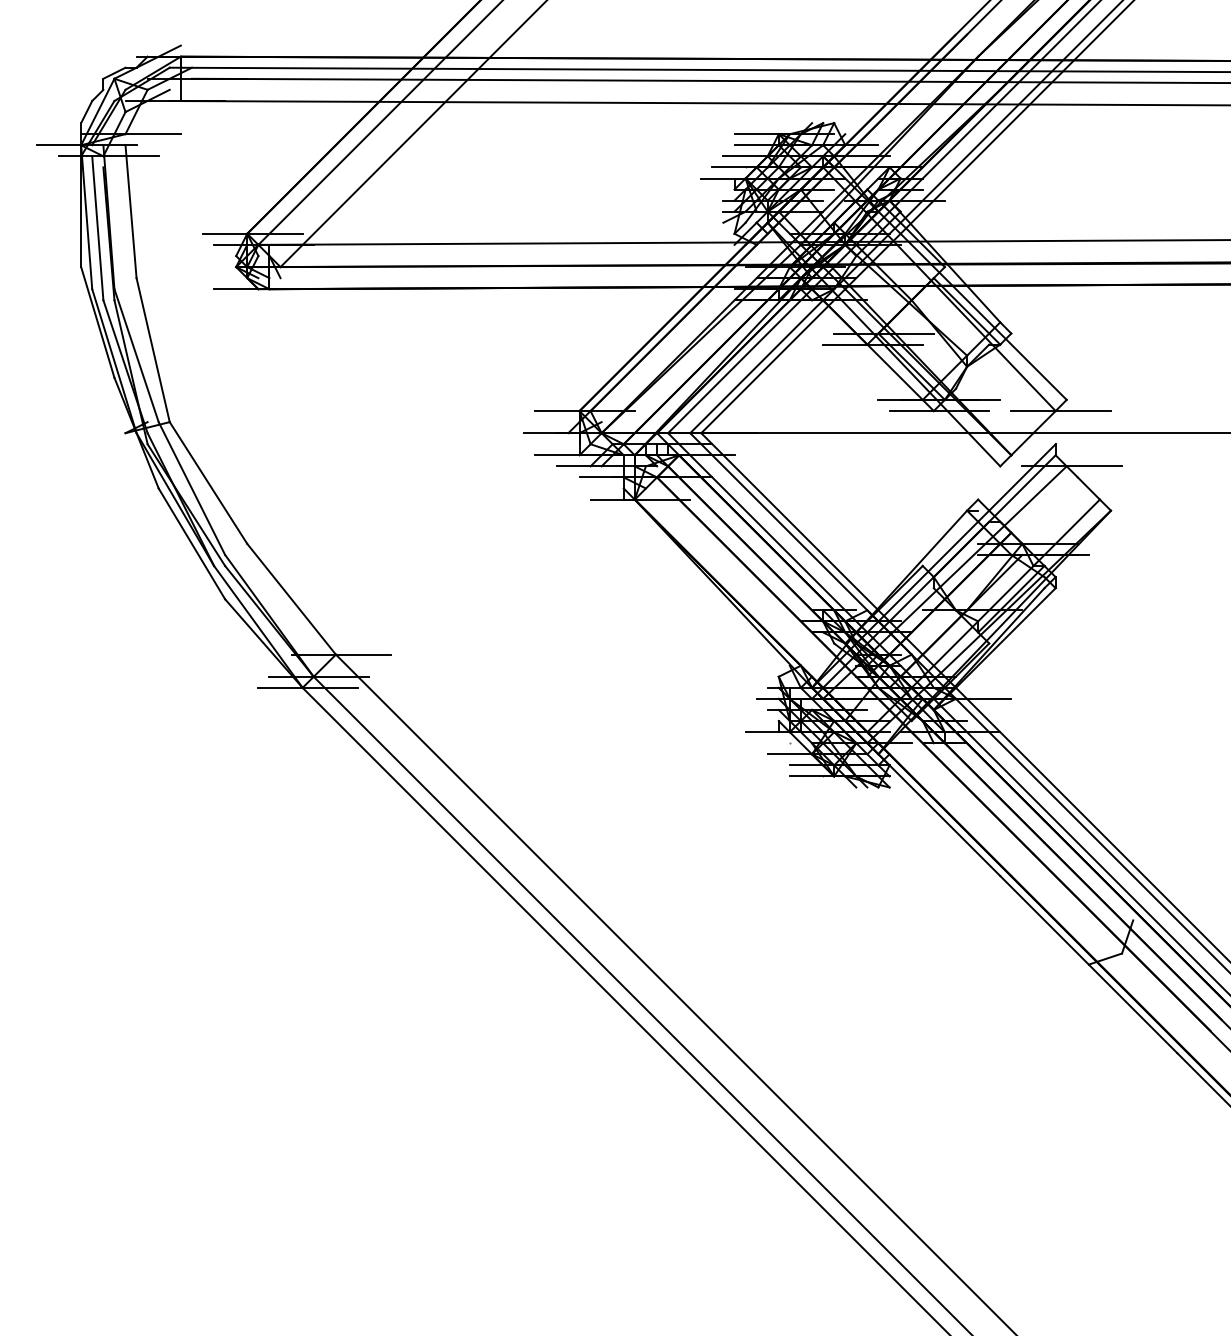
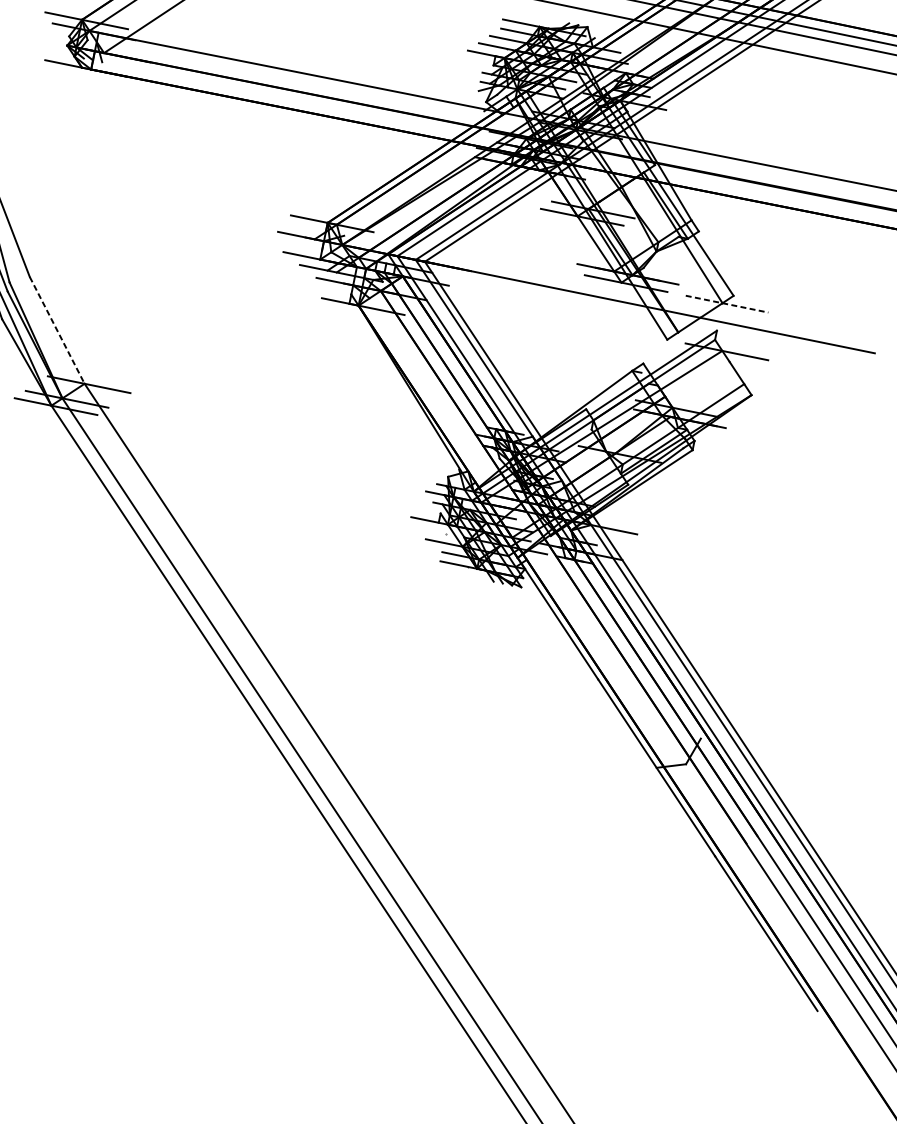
line: (1061, 411) -> (727, 304), solid -> dashed
line: (291, 599) -> (57, 330), solid -> dashed

